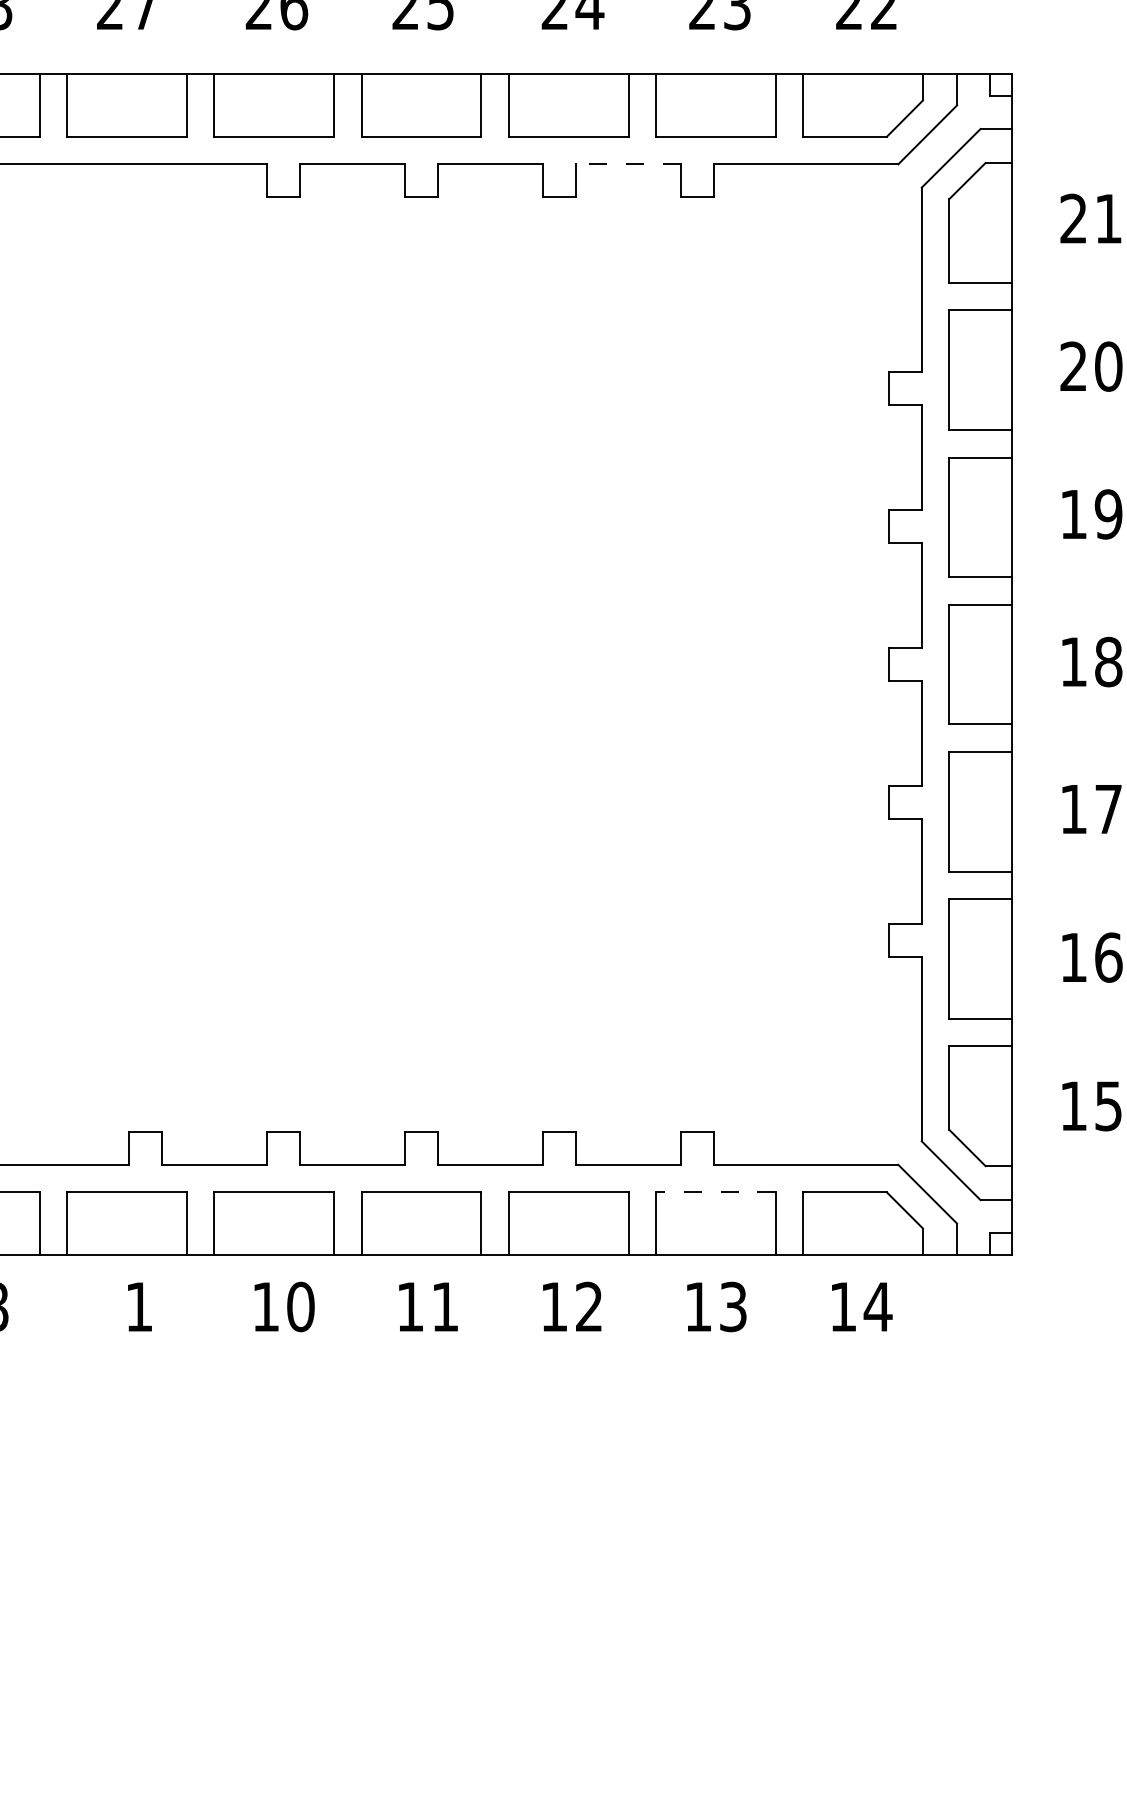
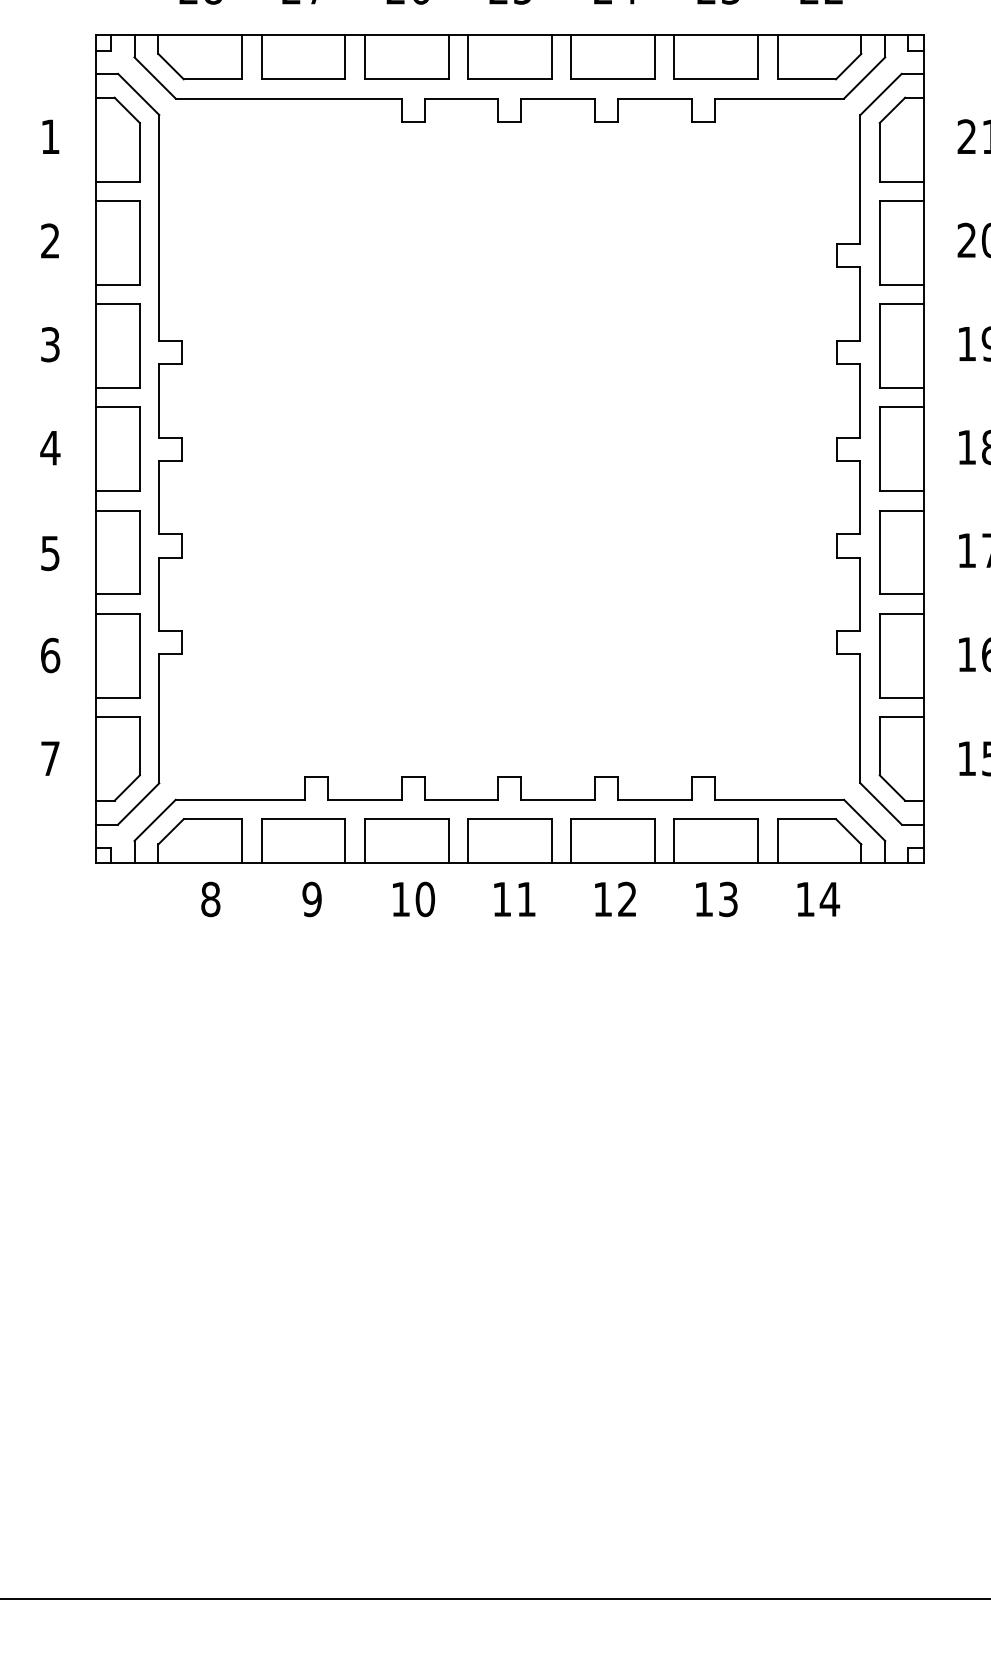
line: (627, 164) -> (654, 98), dashed -> solid
line: (716, 1192) -> (716, 819), dashed -> solid
text: (138, 1307) -> (311, 899), 1 -> 9

